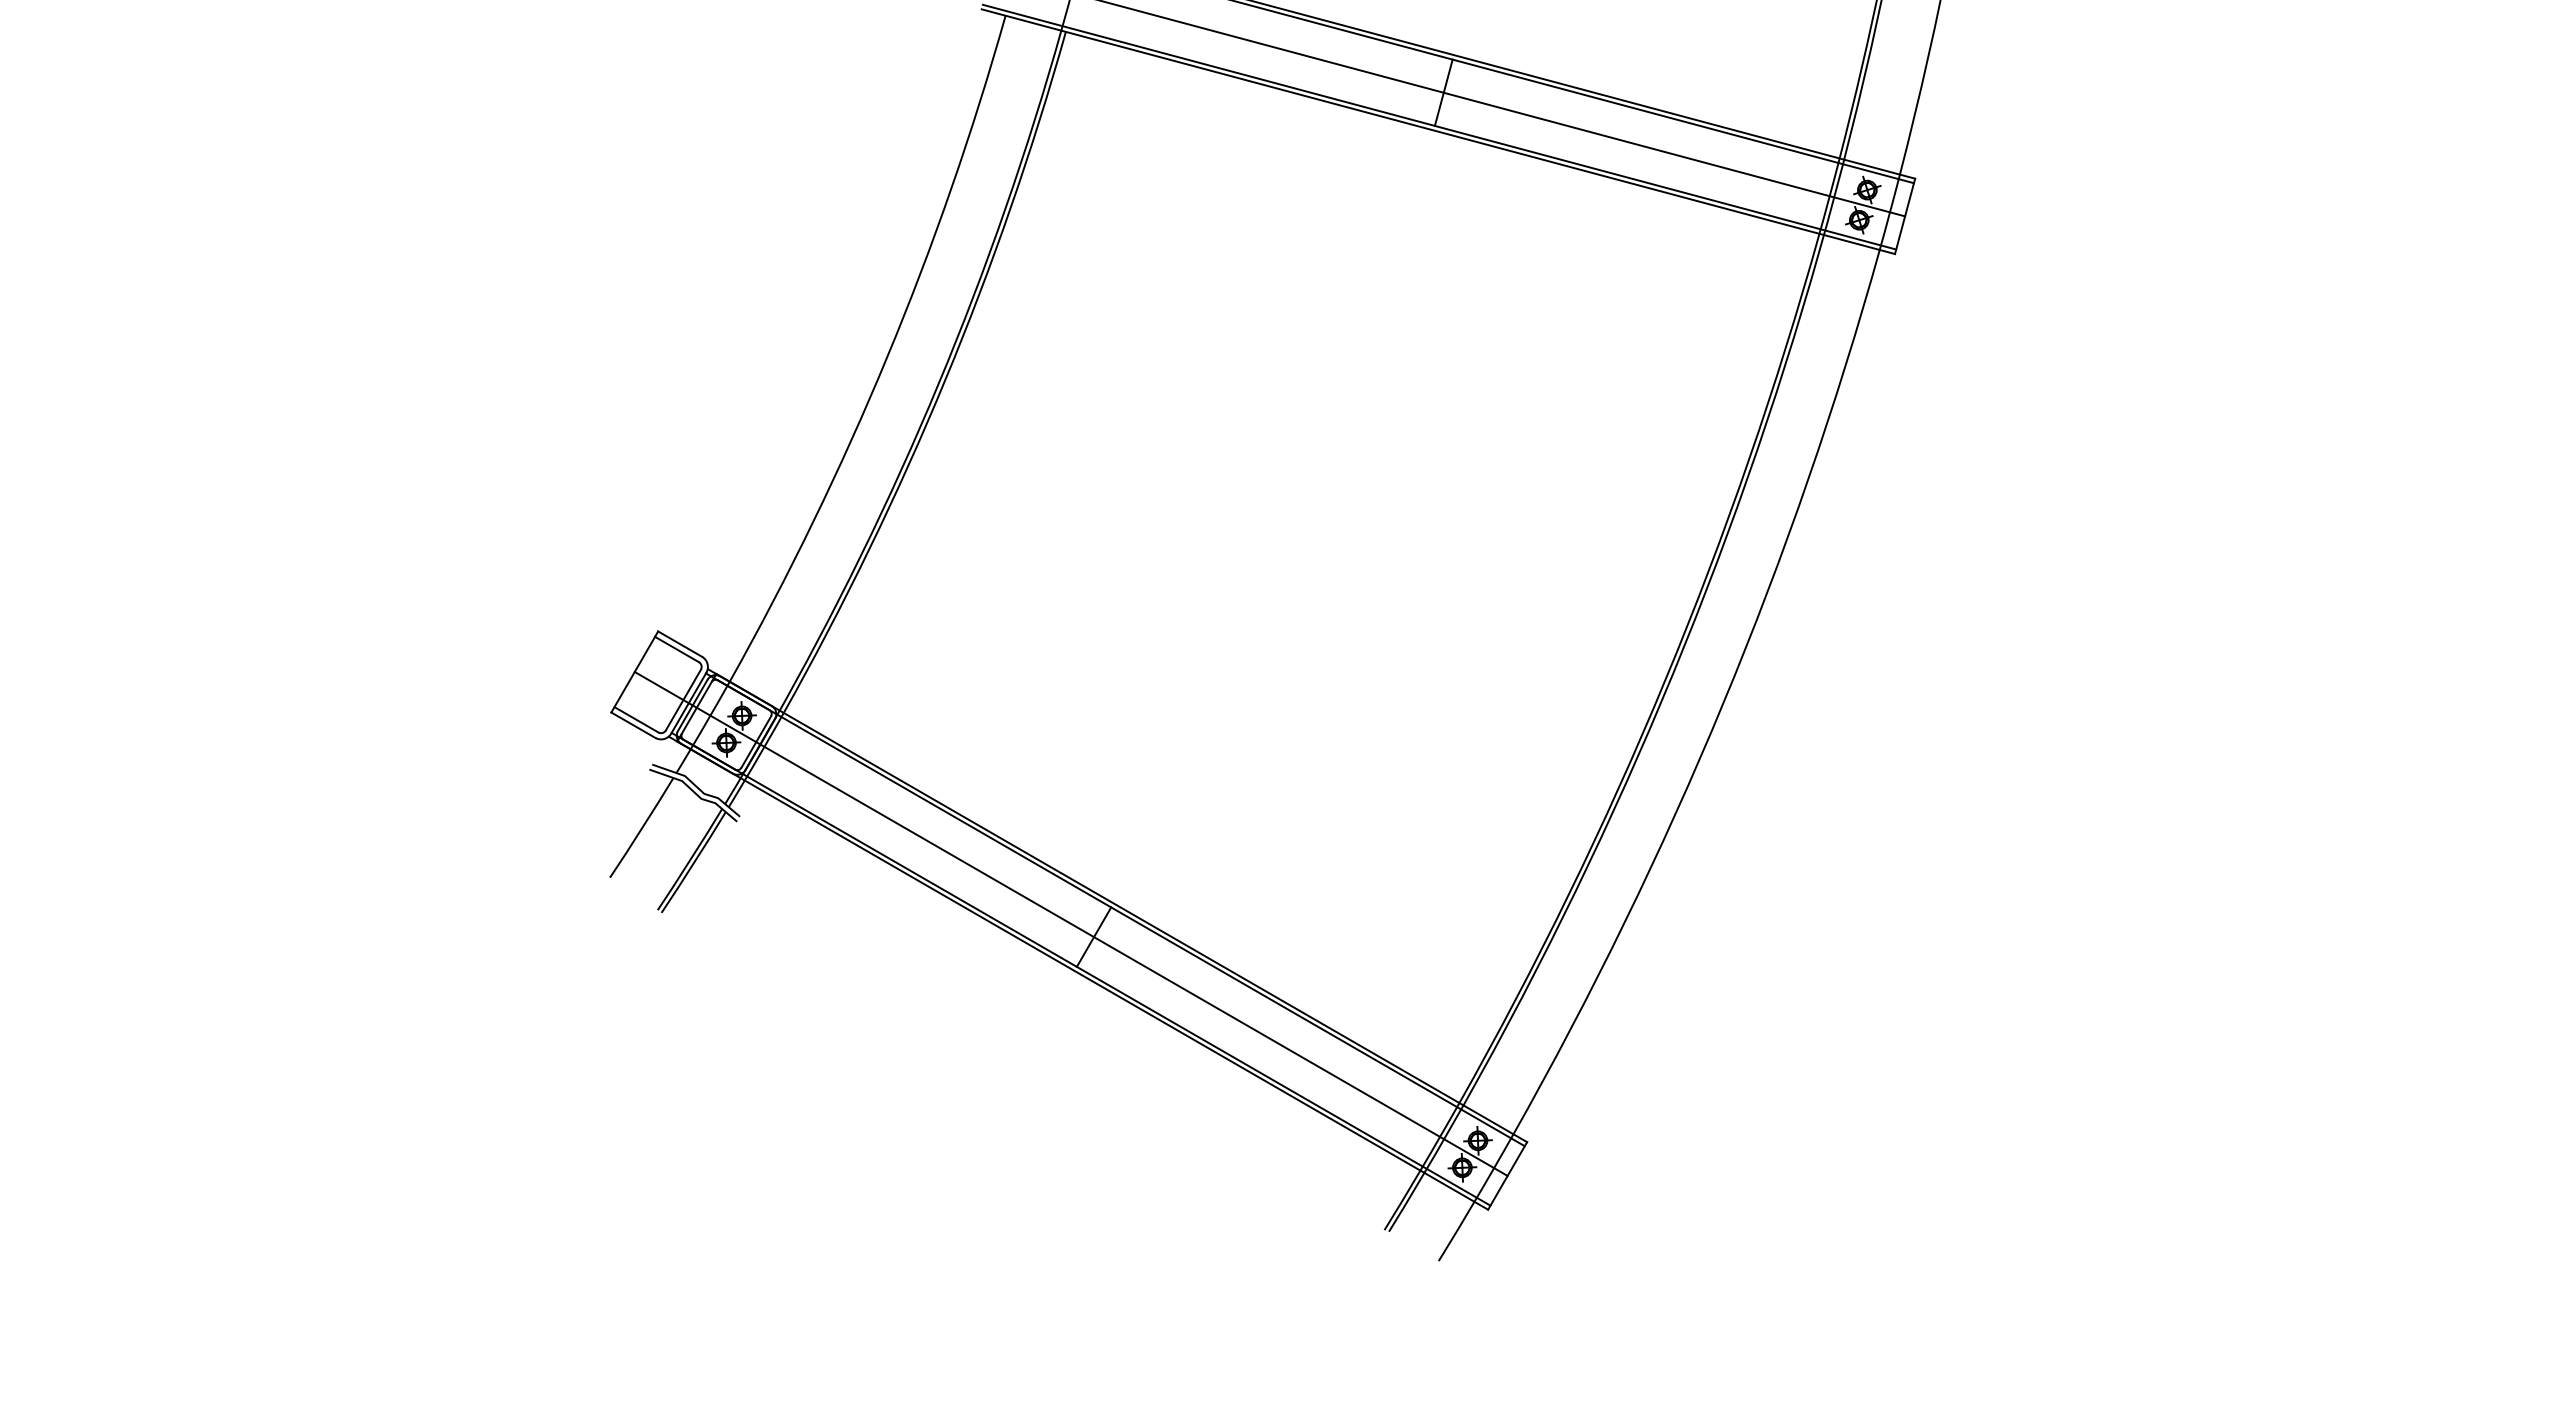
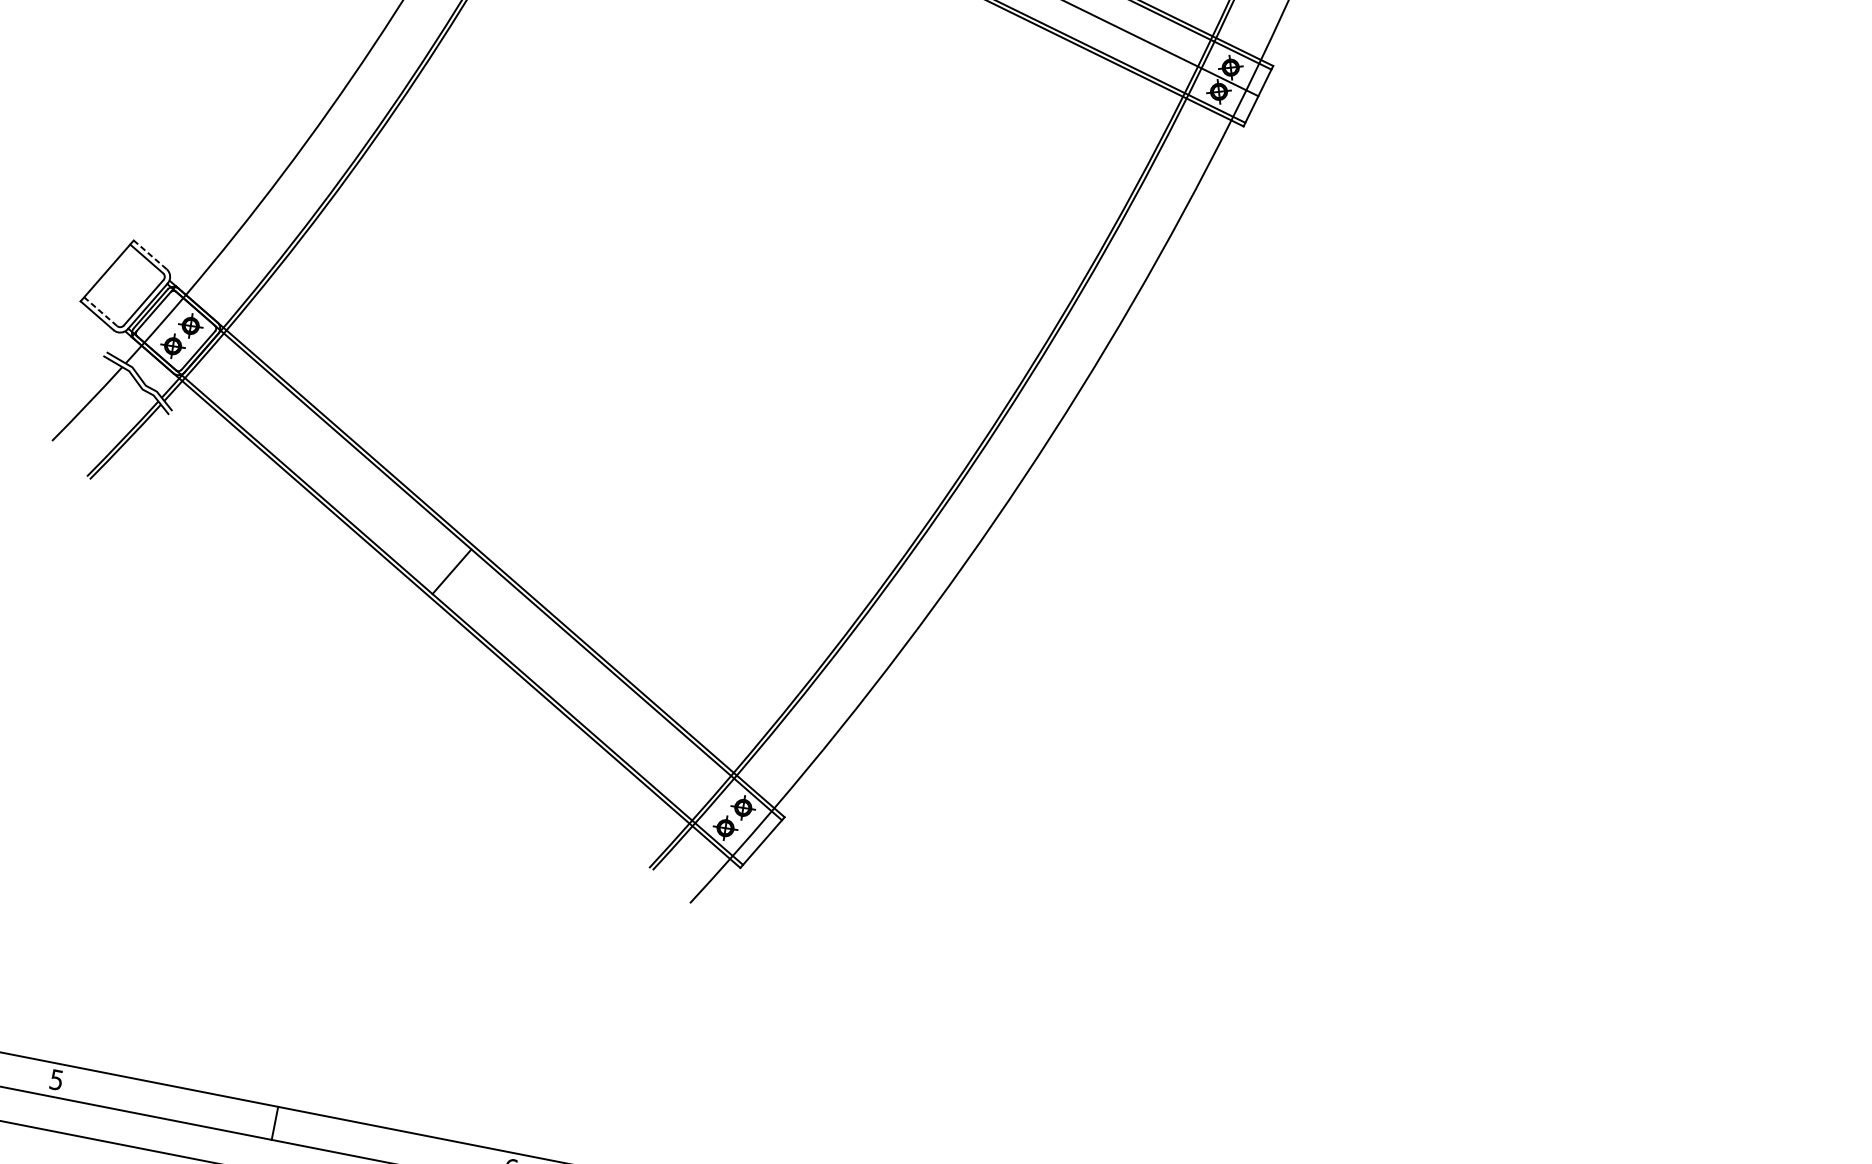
line: (679, 643) -> (149, 254), solid -> dashed
line: (636, 719) -> (100, 311), solid -> dashed
line: (1070, 923) -> (434, 556), removed

